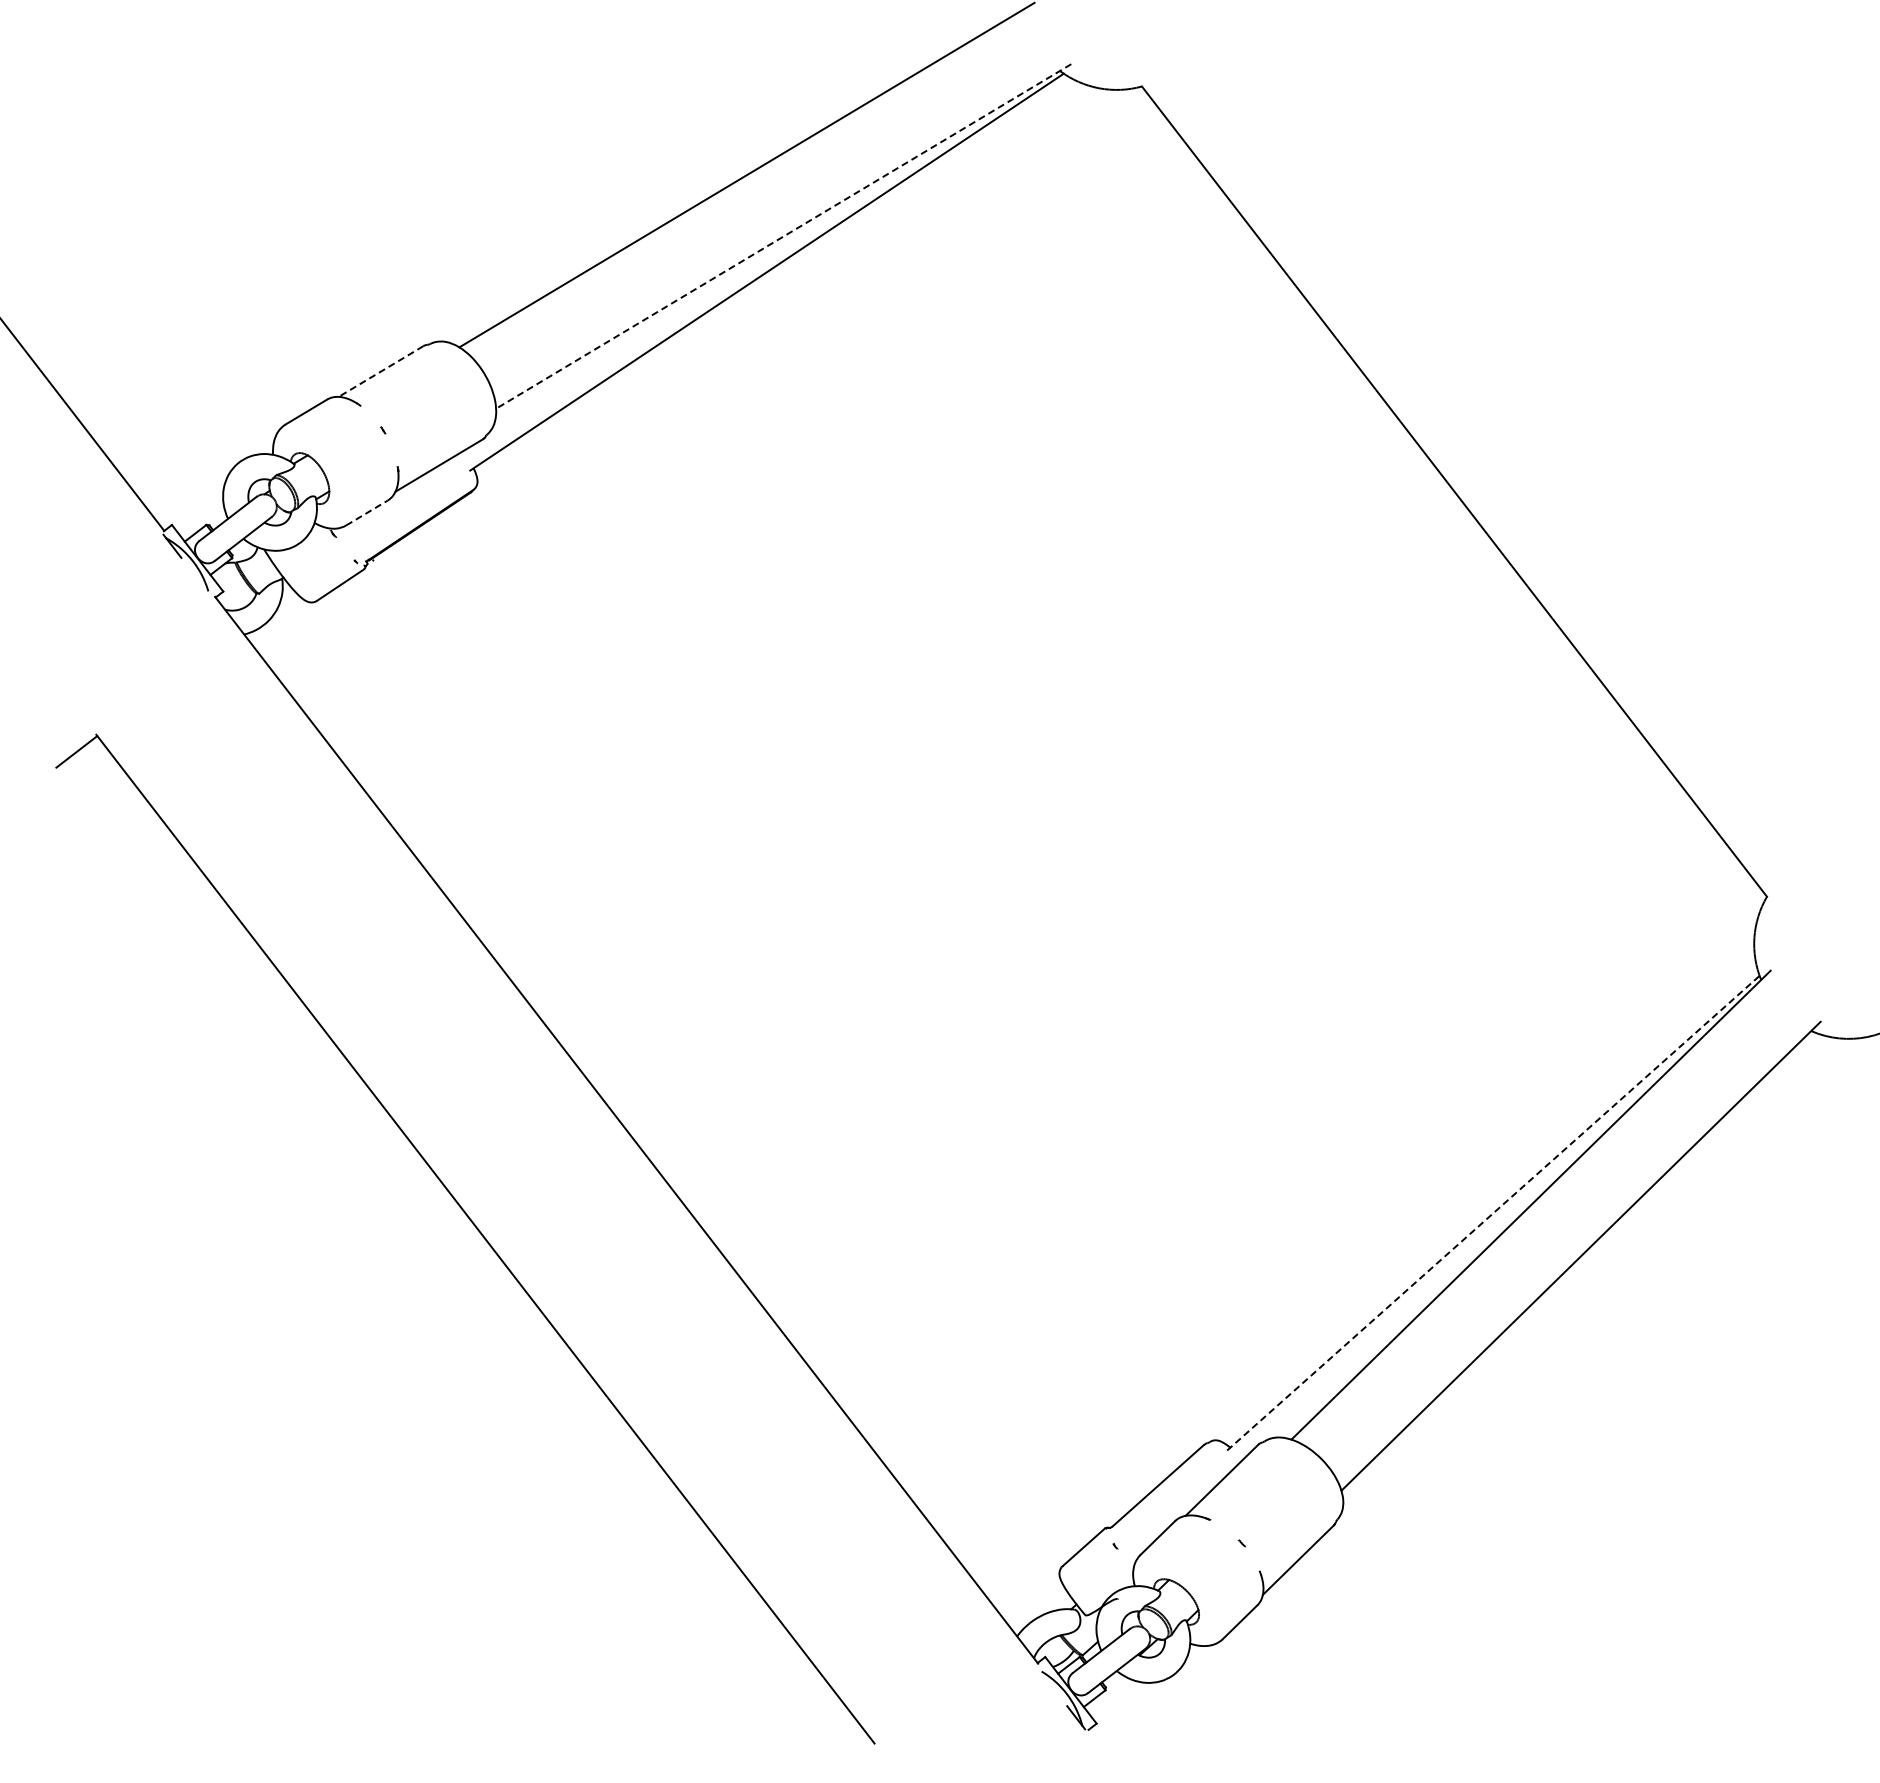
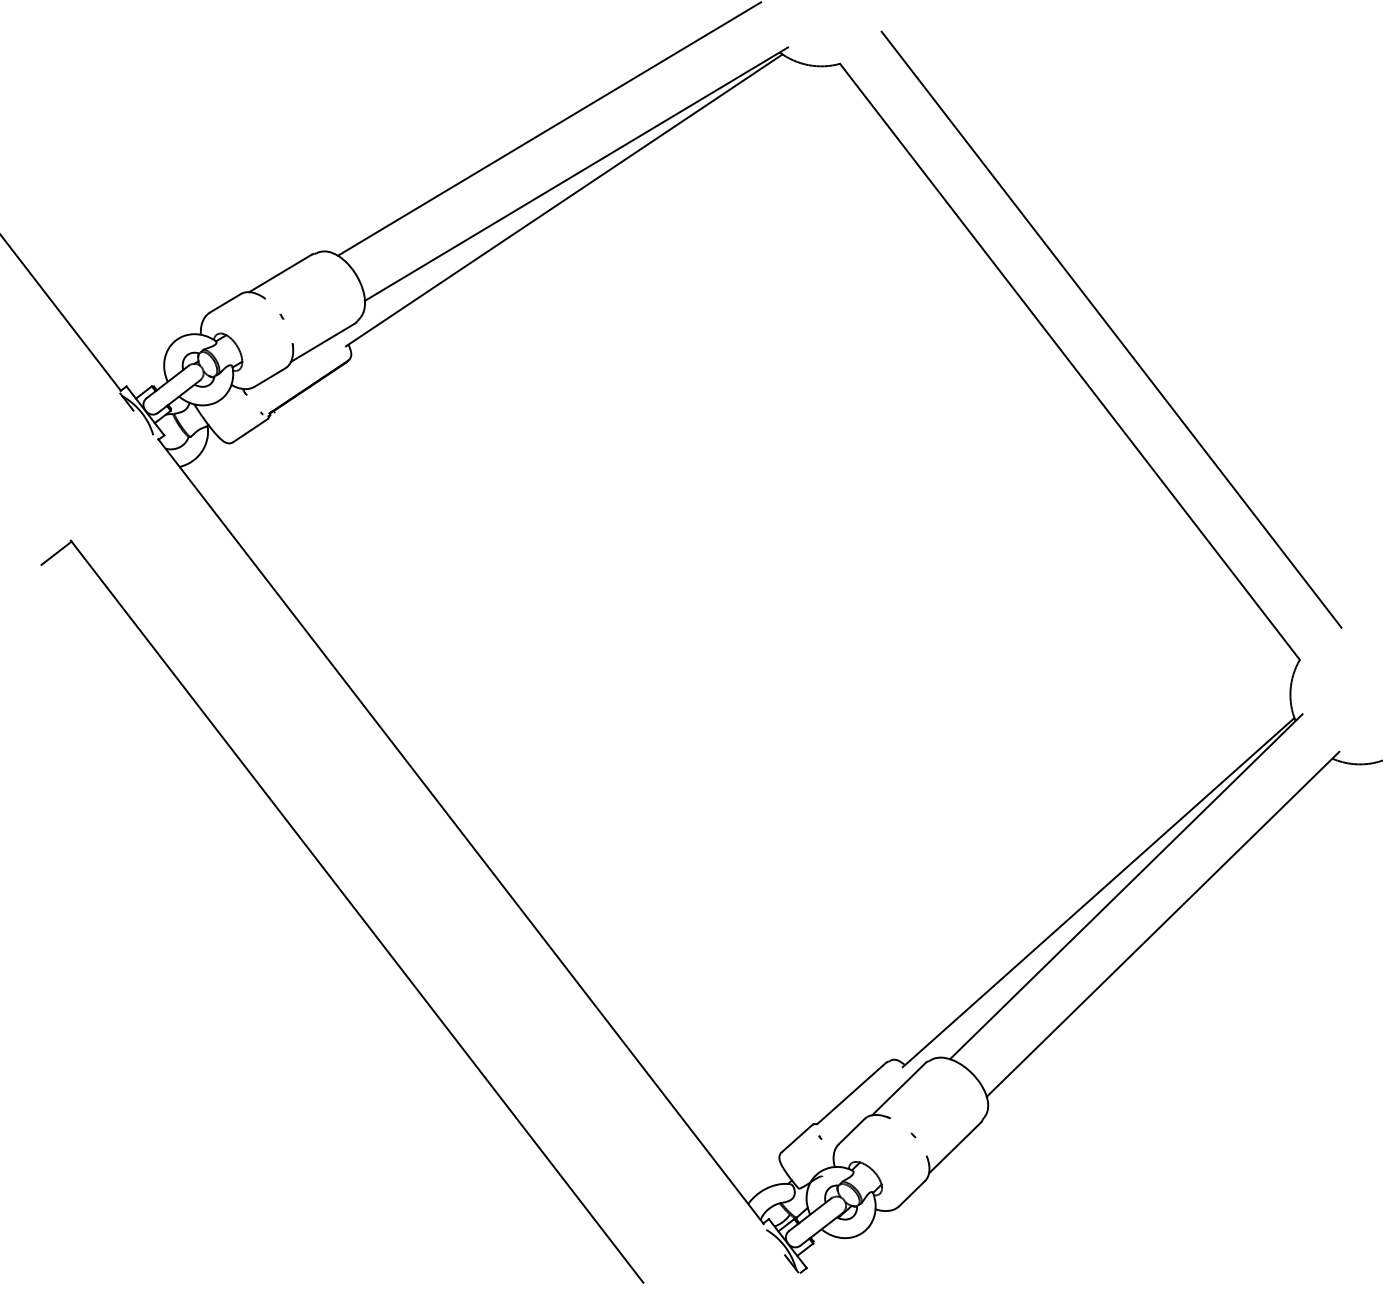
line: (783, 236) -> (576, 174), dashed -> solid
line: (380, 371) -> (279, 273), dashed -> solid
line: (1510, 447) -> (1111, 329), added
line: (367, 512) -> (270, 377), dashed -> solid
line: (1493, 1213) -> (1098, 892), dashed -> solid

